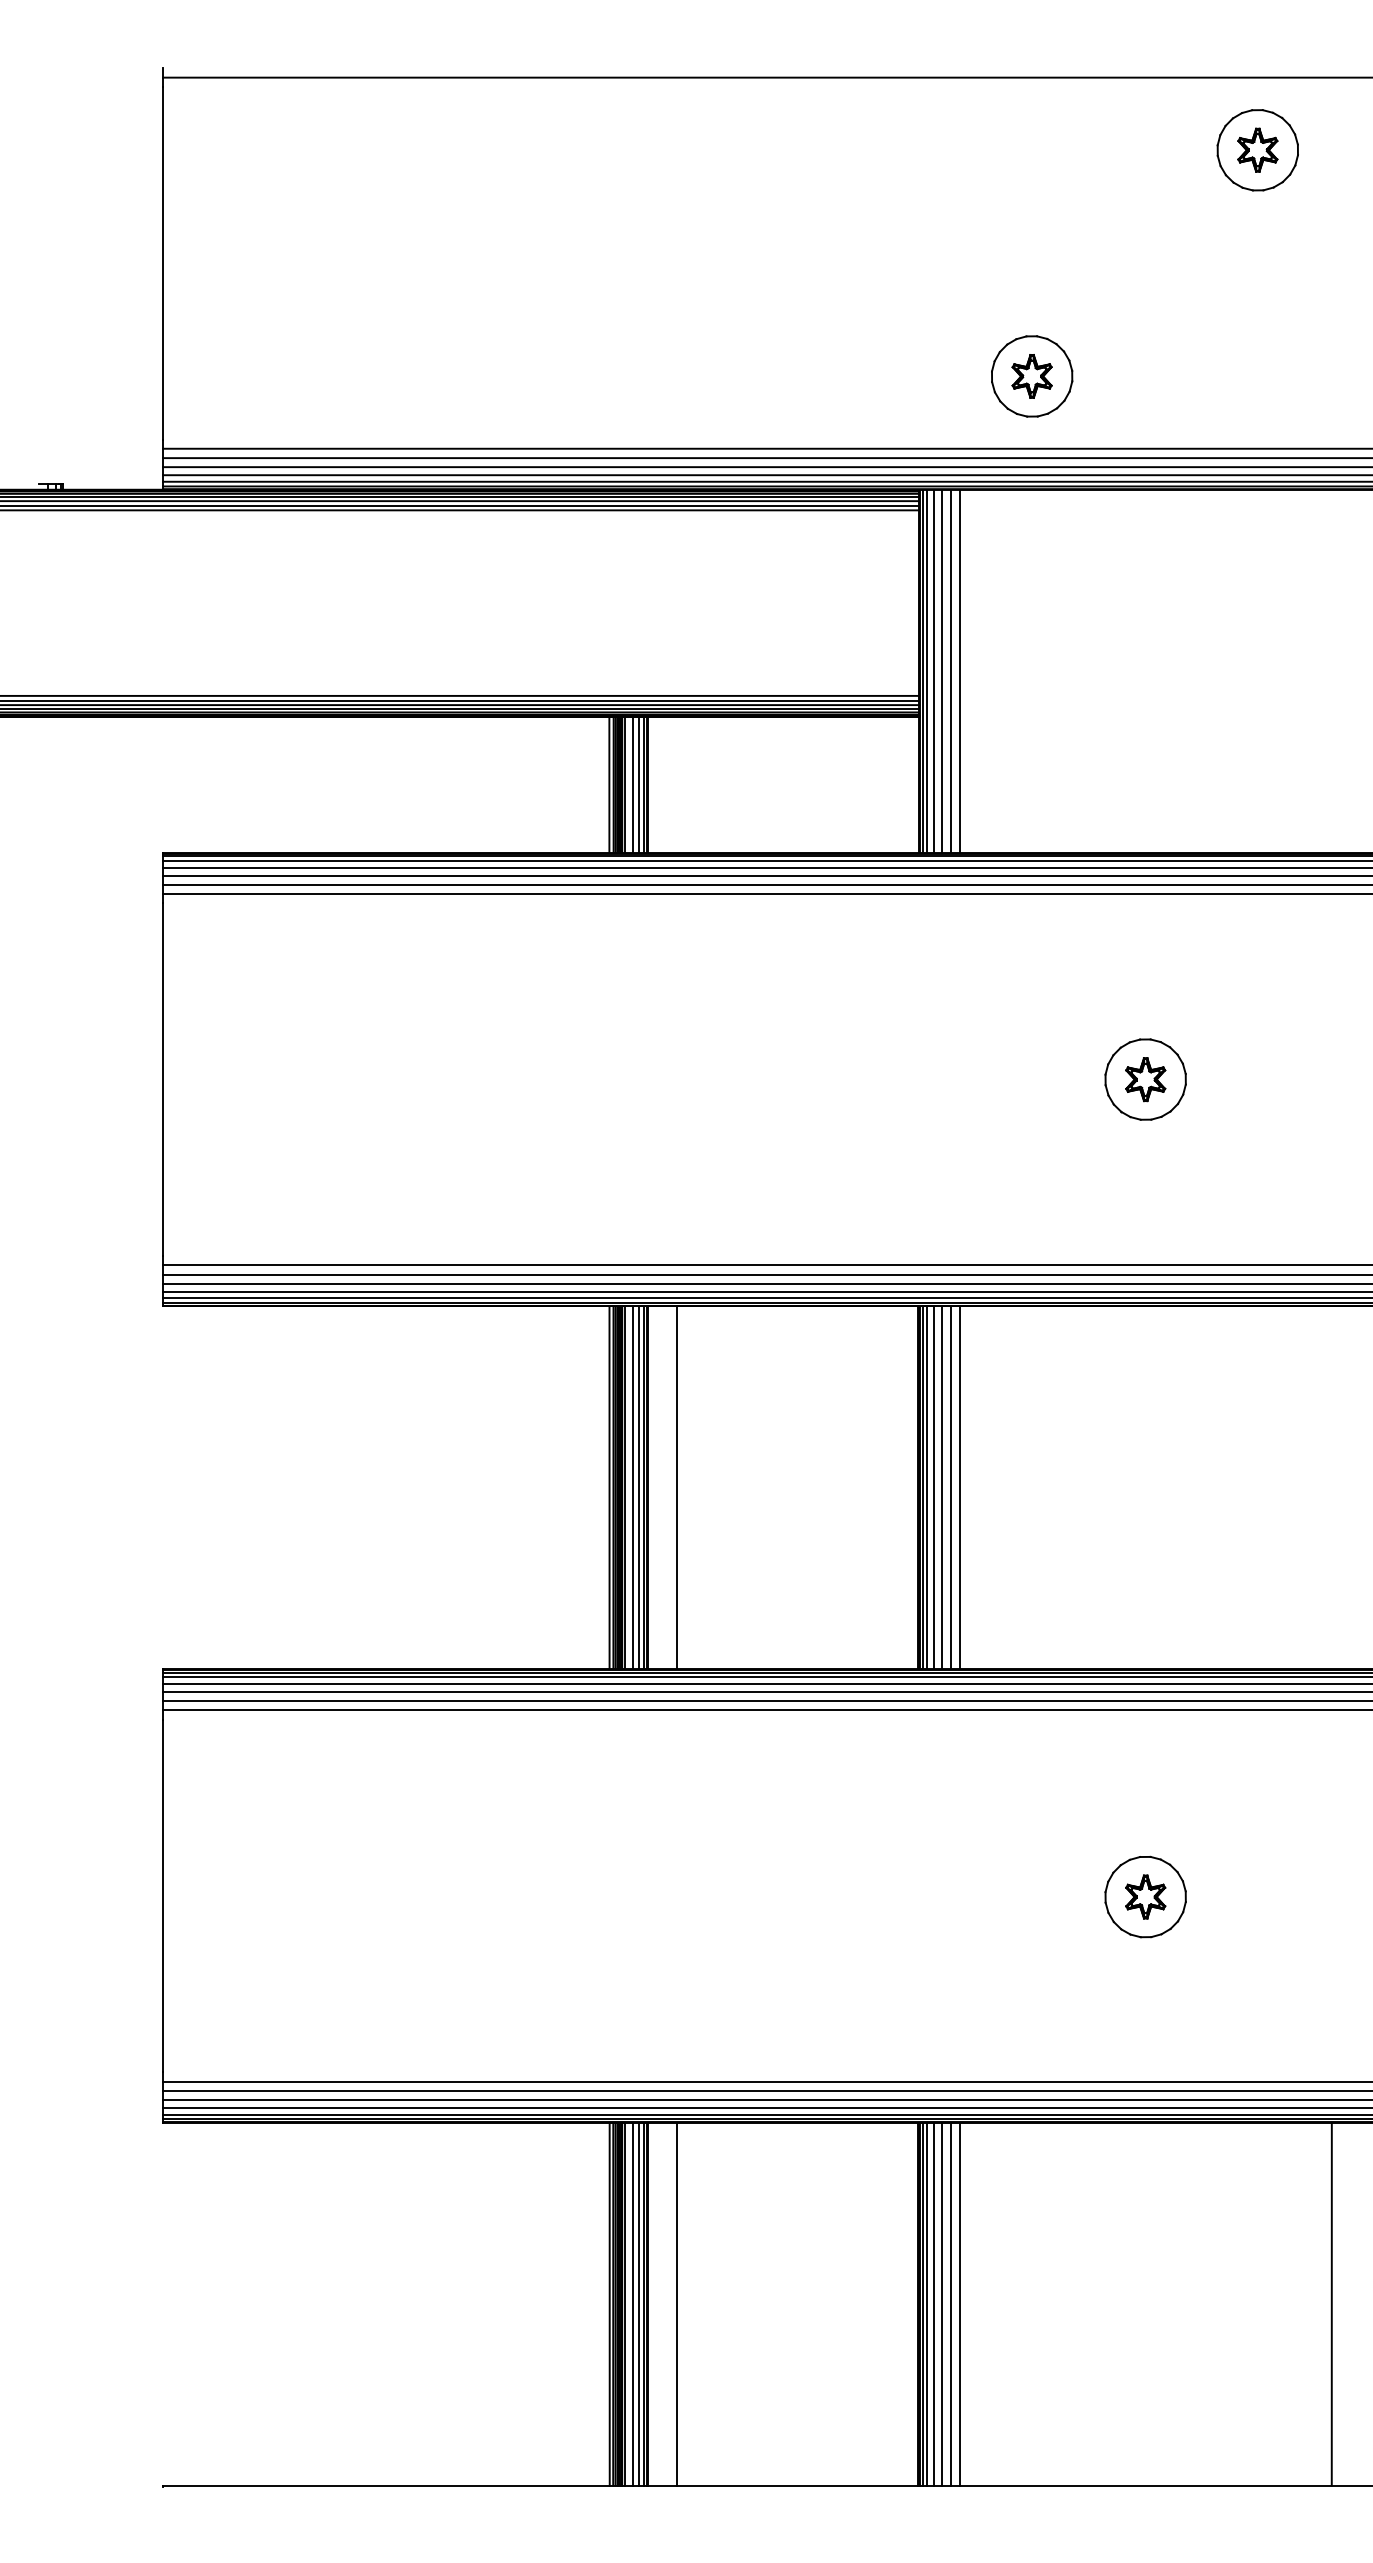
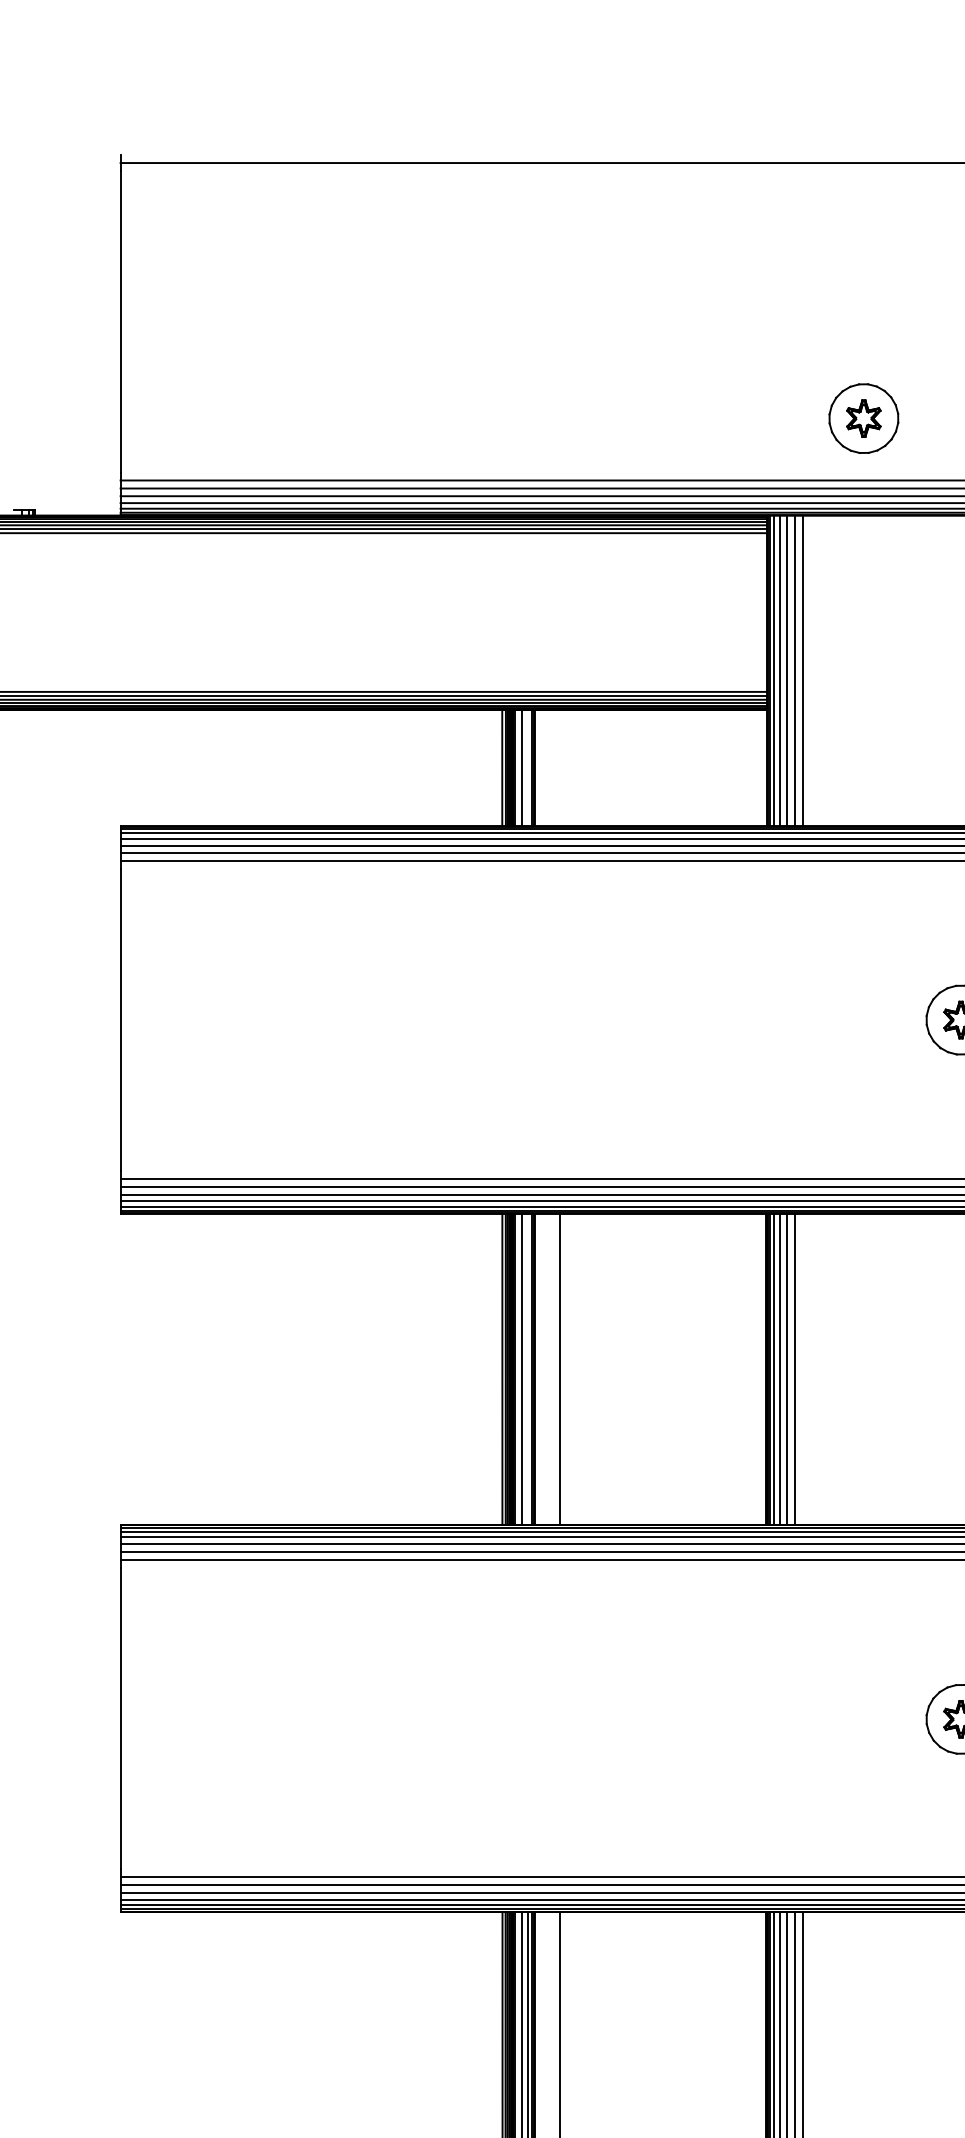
line: (639, 784) -> (528, 767), removed
line: (639, 1487) -> (528, 1369), removed
line: (960, 1487) -> (802, 1369), removed

